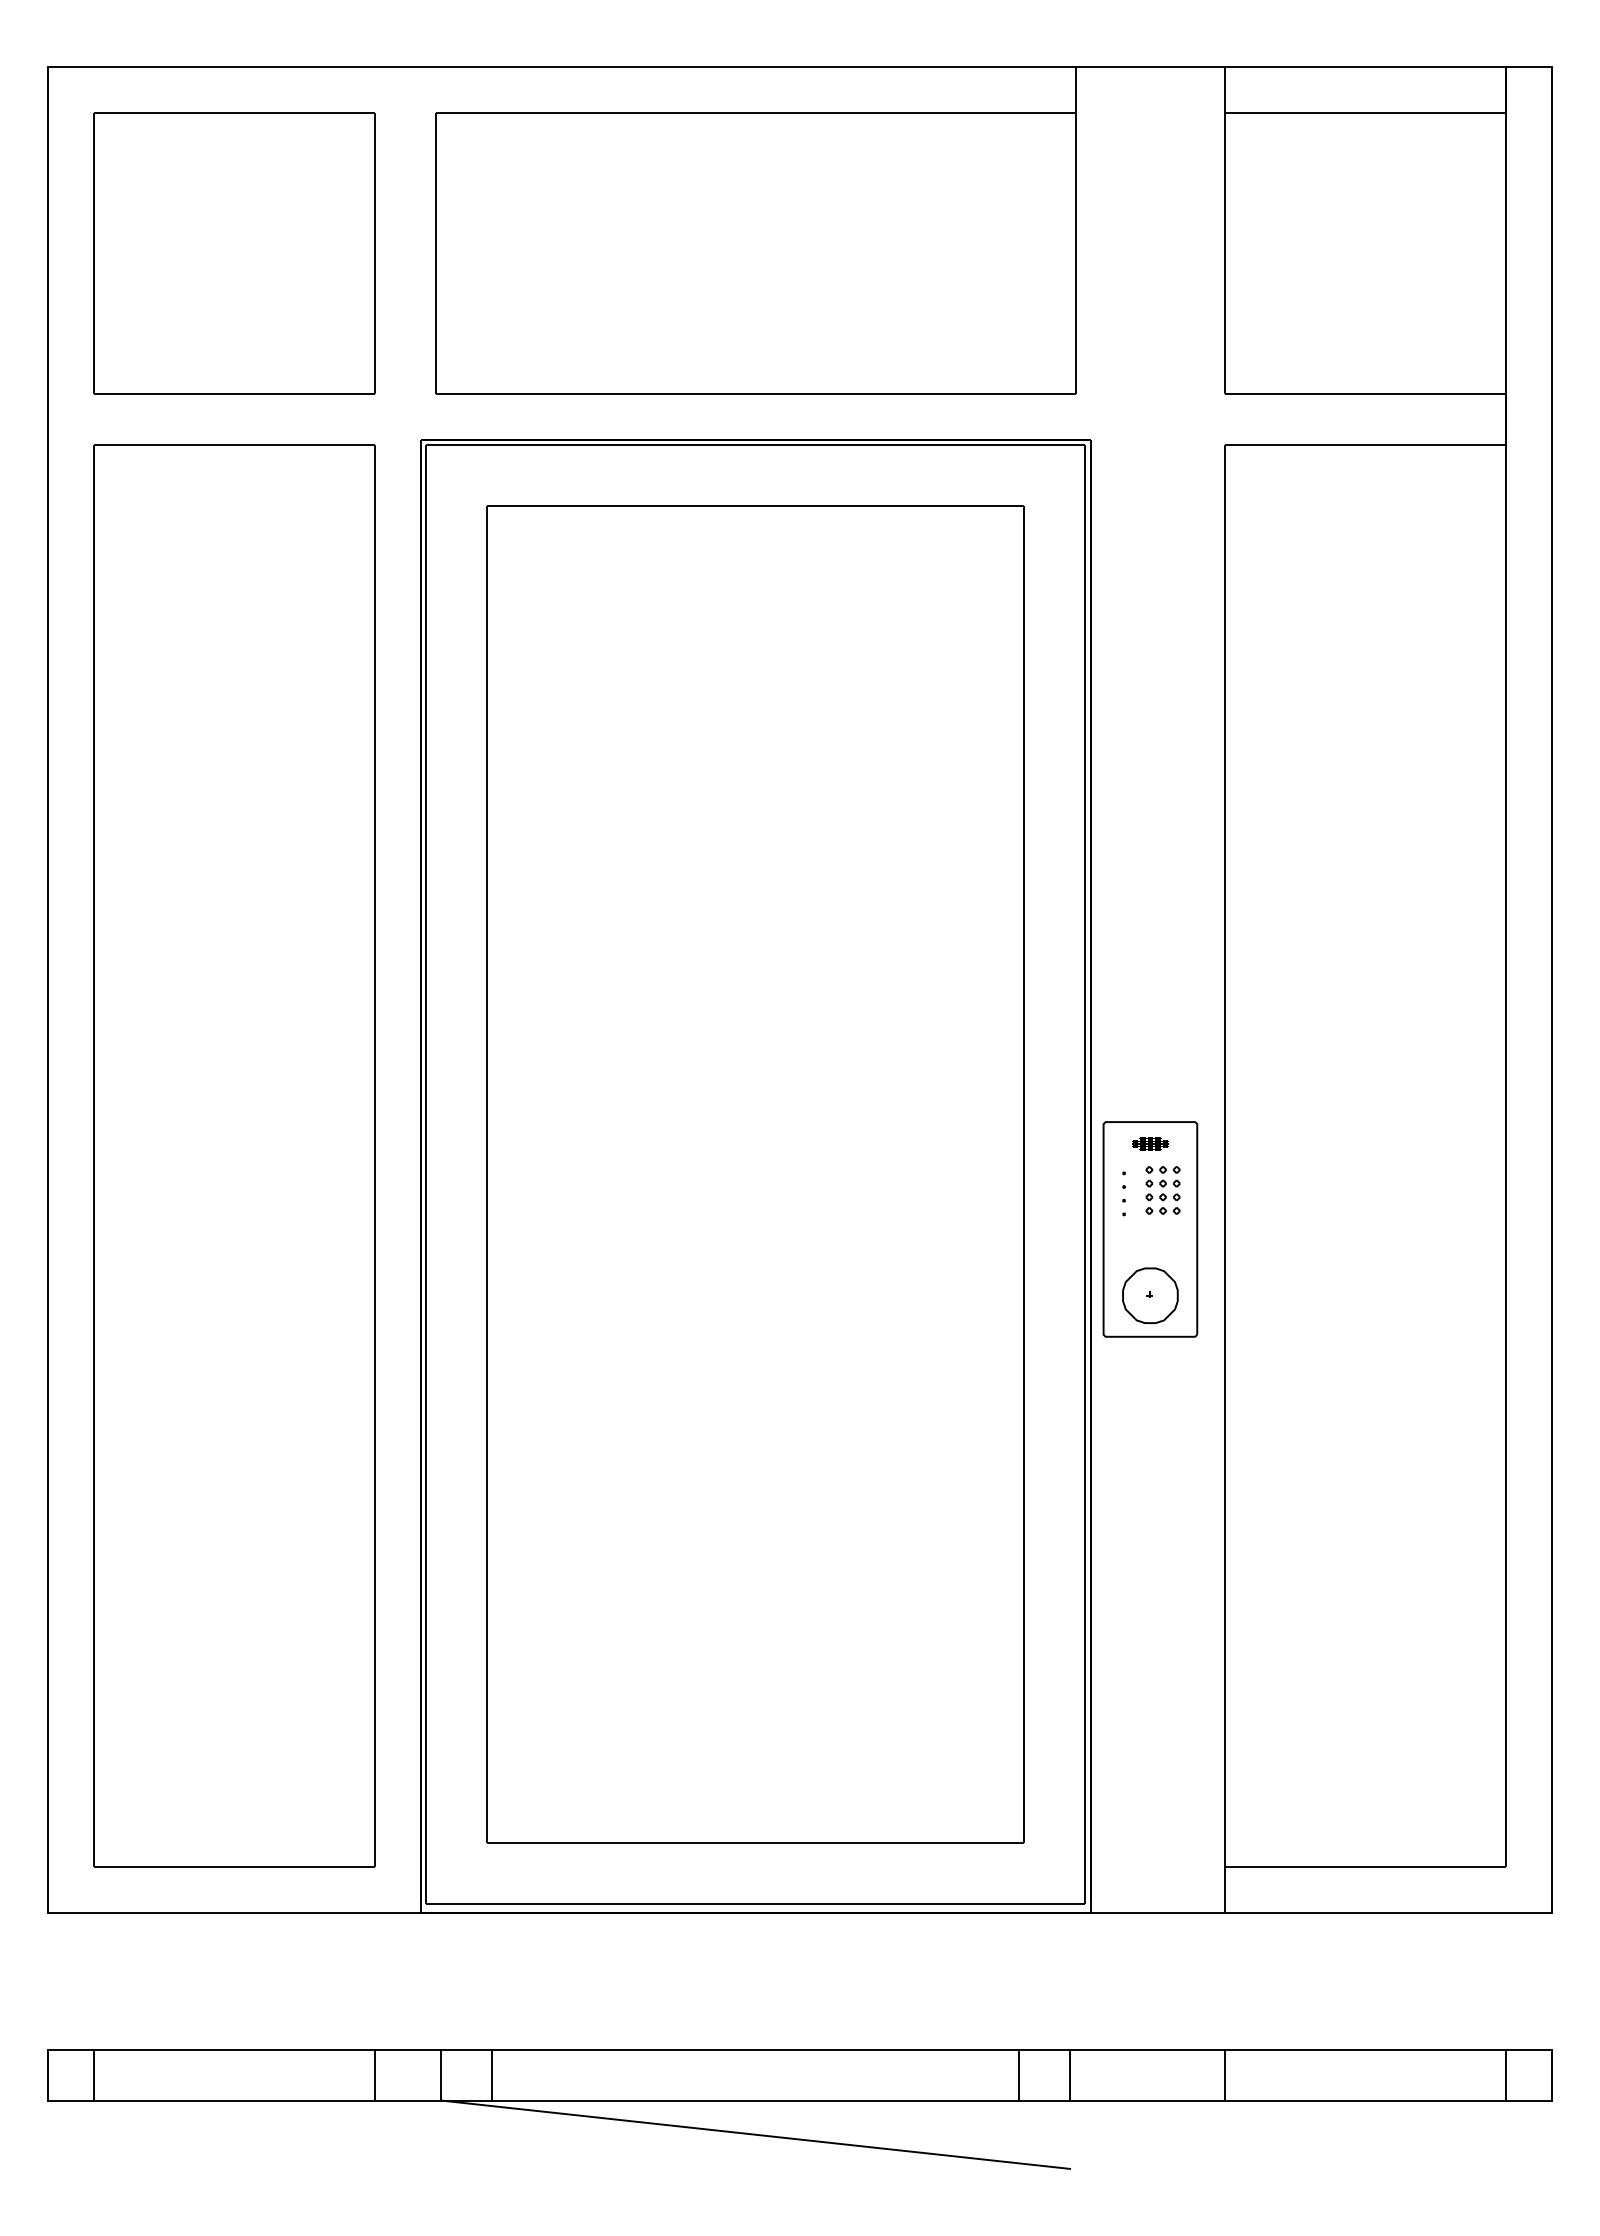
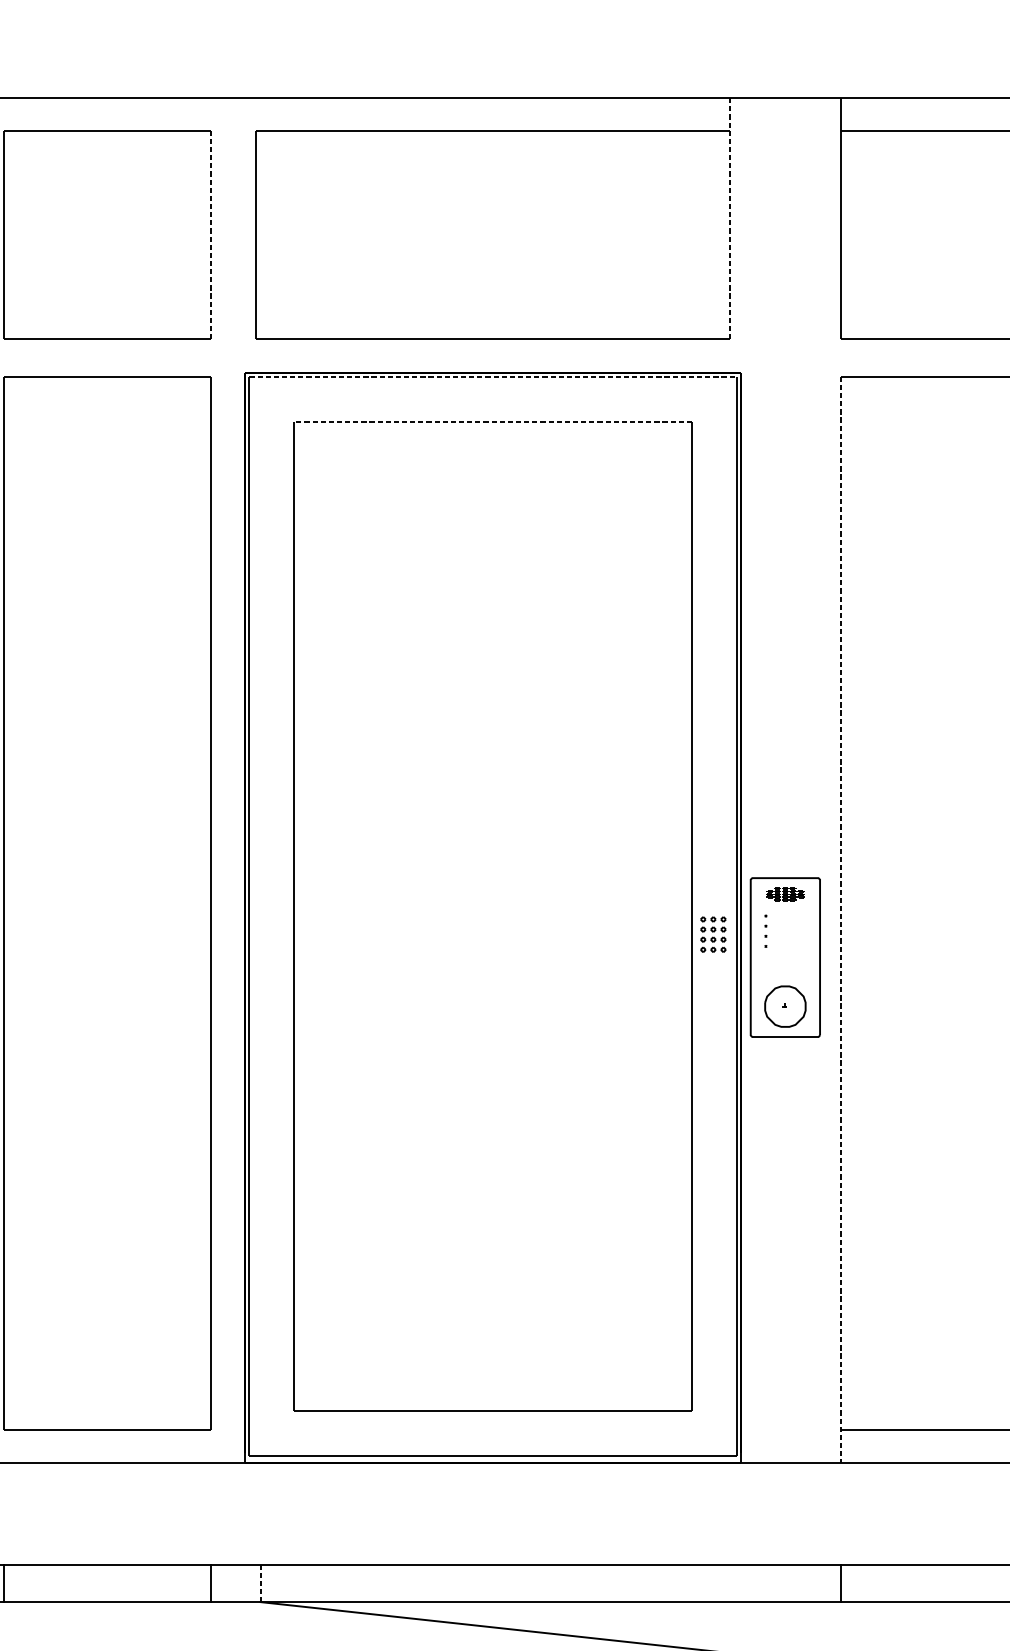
line: (1075, 229) -> (729, 217), solid -> dashed
line: (374, 253) -> (211, 235), solid -> dashed
line: (755, 445) -> (493, 377), solid -> dashed
line: (755, 506) -> (493, 422), solid -> dashed
part: (1150, 1143) -> (785, 893), size x1.4
line: (1225, 1179) -> (840, 920), solid -> dashed
part: (1162, 1190) -> (712, 934), moved
line: (492, 2074) -> (298, 1582), removed
line: (1018, 2074) -> (687, 1582), removed
line: (1070, 2074) -> (726, 1582), removed
line: (441, 2075) -> (260, 1583), solid -> dashed

